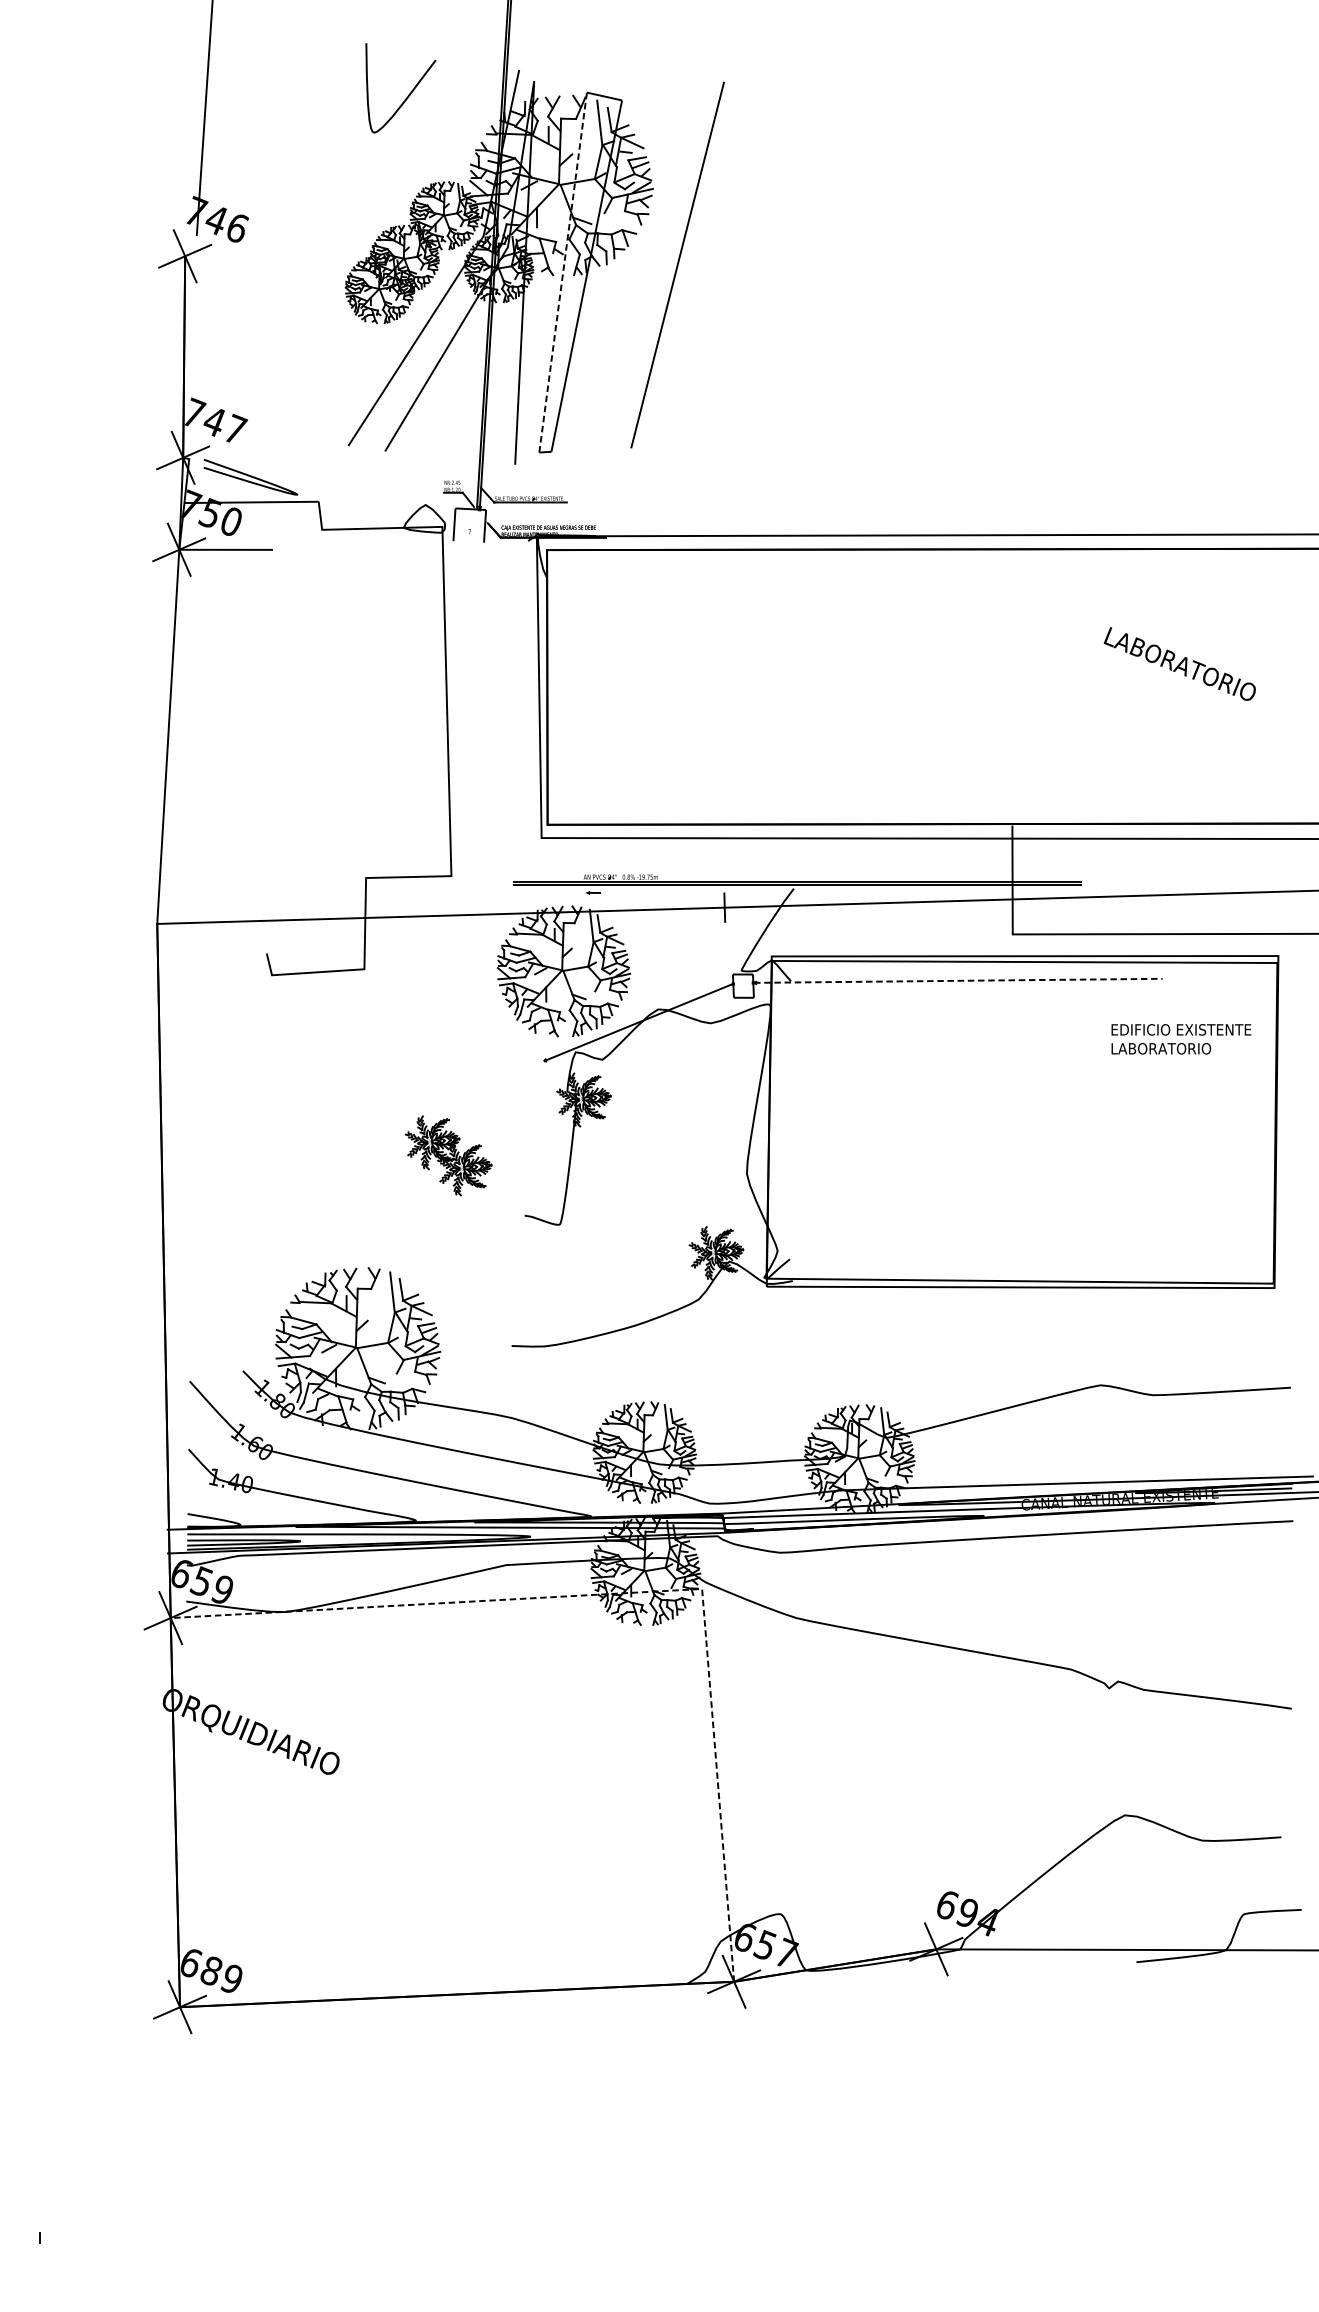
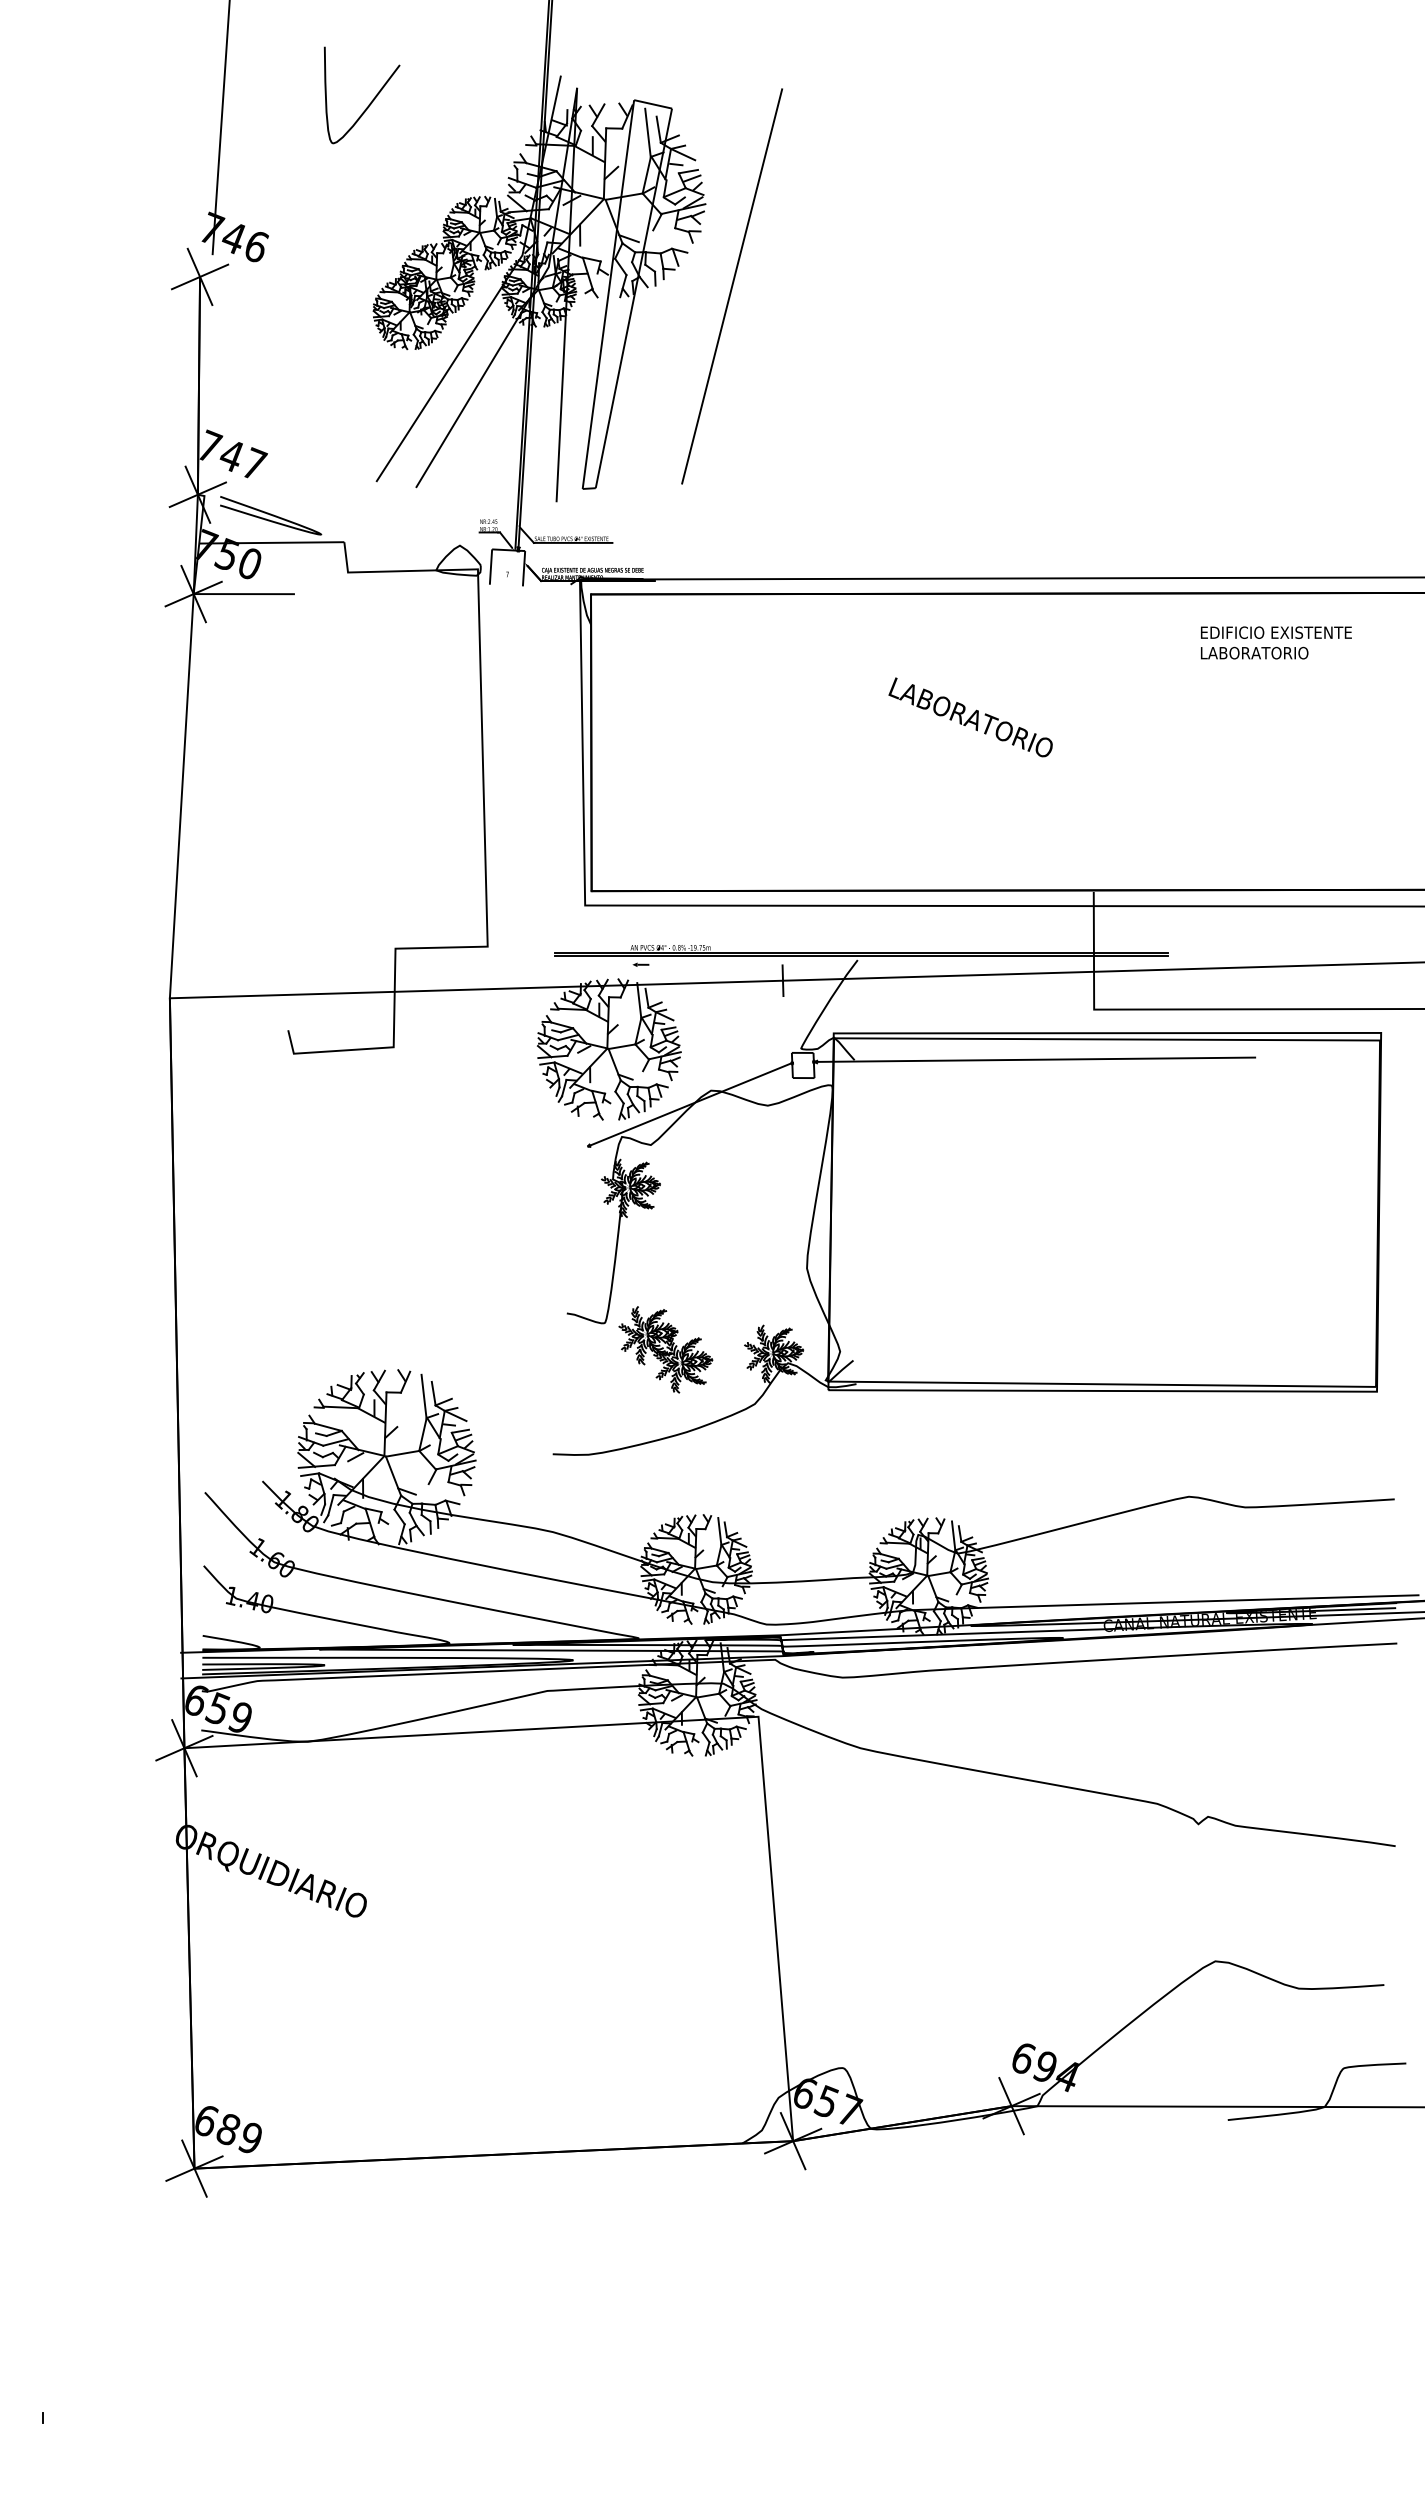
curve: (407, 95) -> (369, 103), moved
line: (563, 272) -> (608, 294), dashed -> solid
text: (1179, 664) -> (970, 717), moved
line: (958, 980) -> (1035, 1059), dashed -> solid
text: (1181, 1038) -> (1276, 642), moved
part: (448, 1155) -> (665, 1349), moved
line: (633, 1592) -> (684, 1720), dashed -> solid

